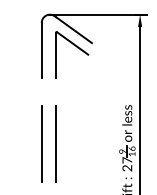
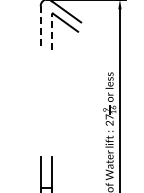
line: (41, 50) -> (40, 28), solid -> dashed
line: (56, 54) -> (52, 31), solid -> dashed
line: (41, 143) -> (40, 103), removed
line: (56, 143) -> (52, 103), removed

